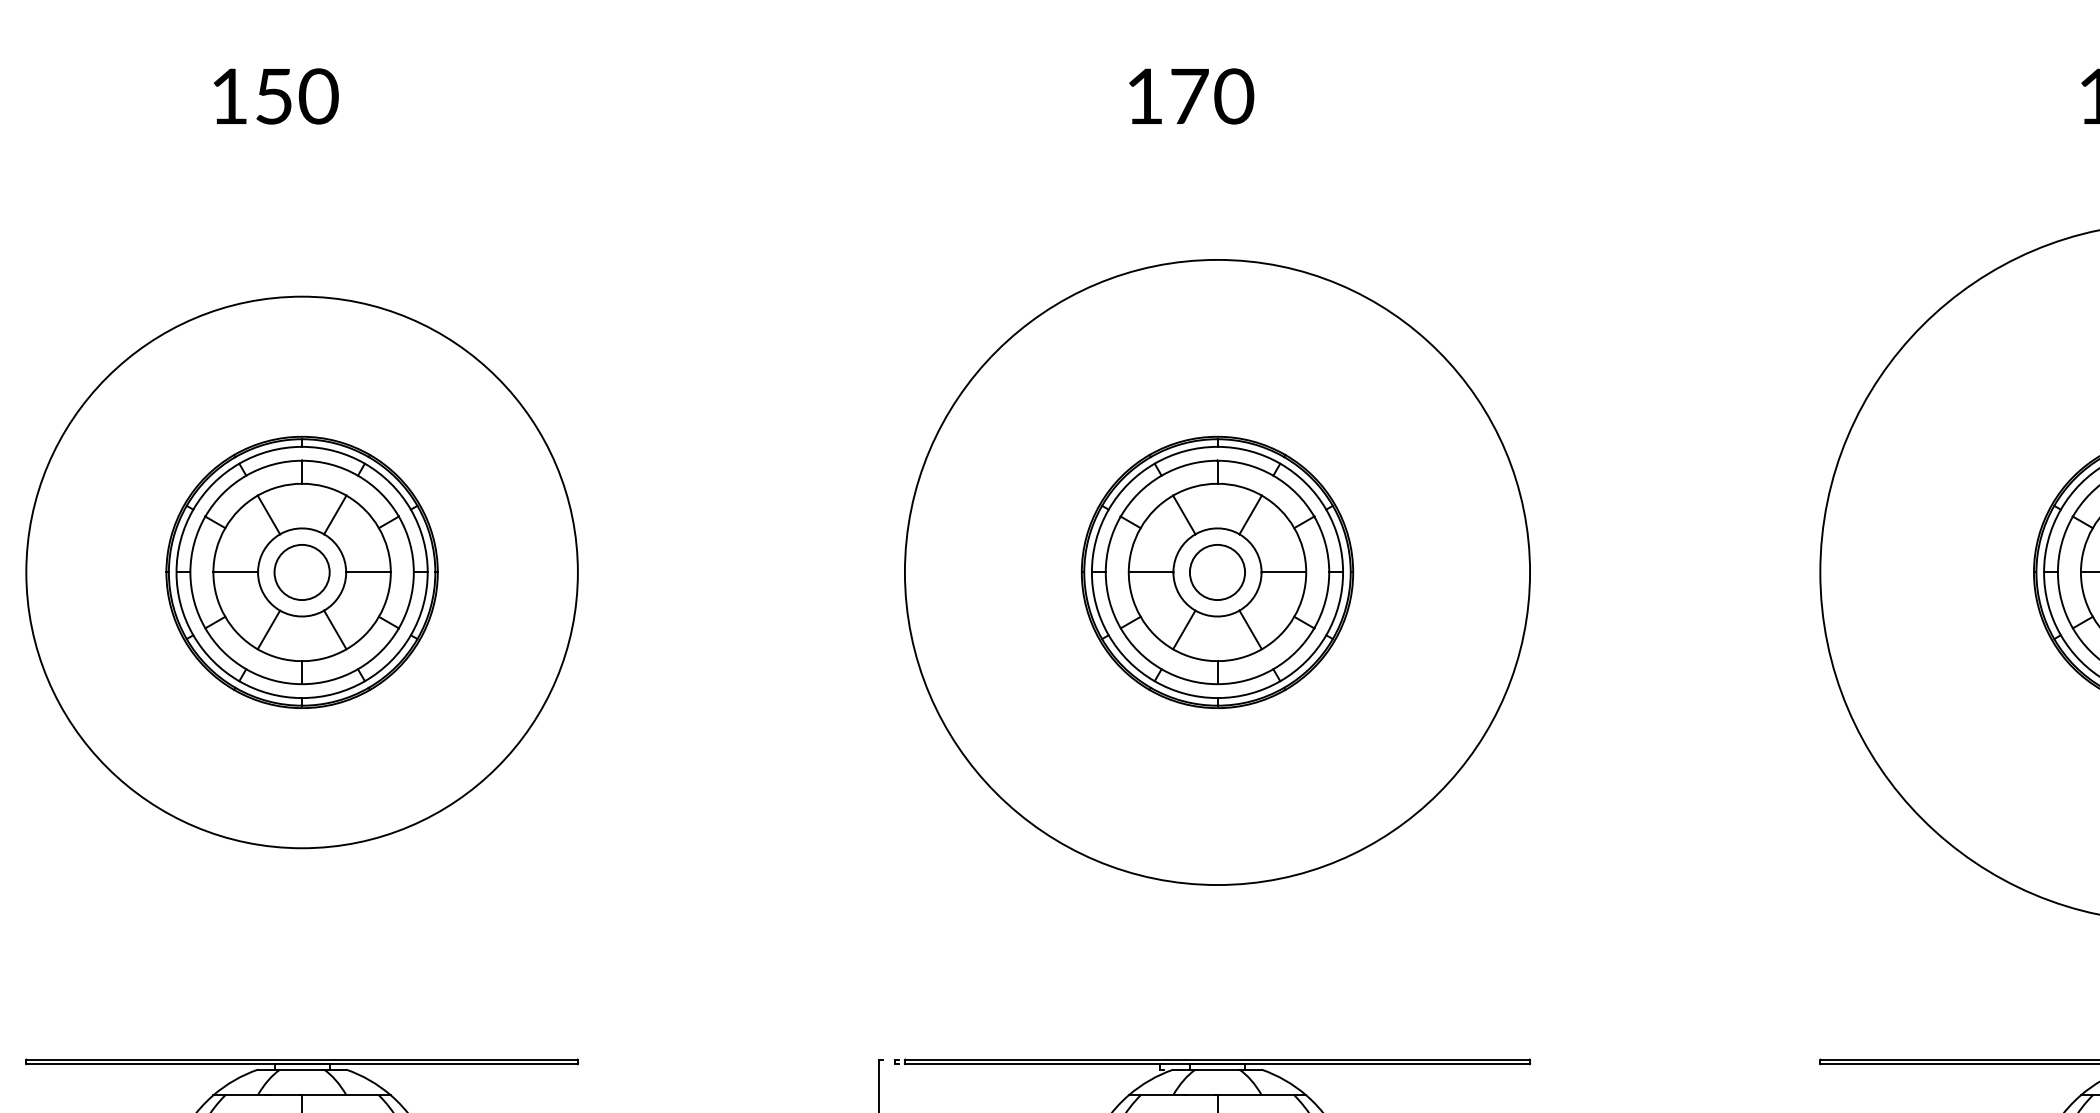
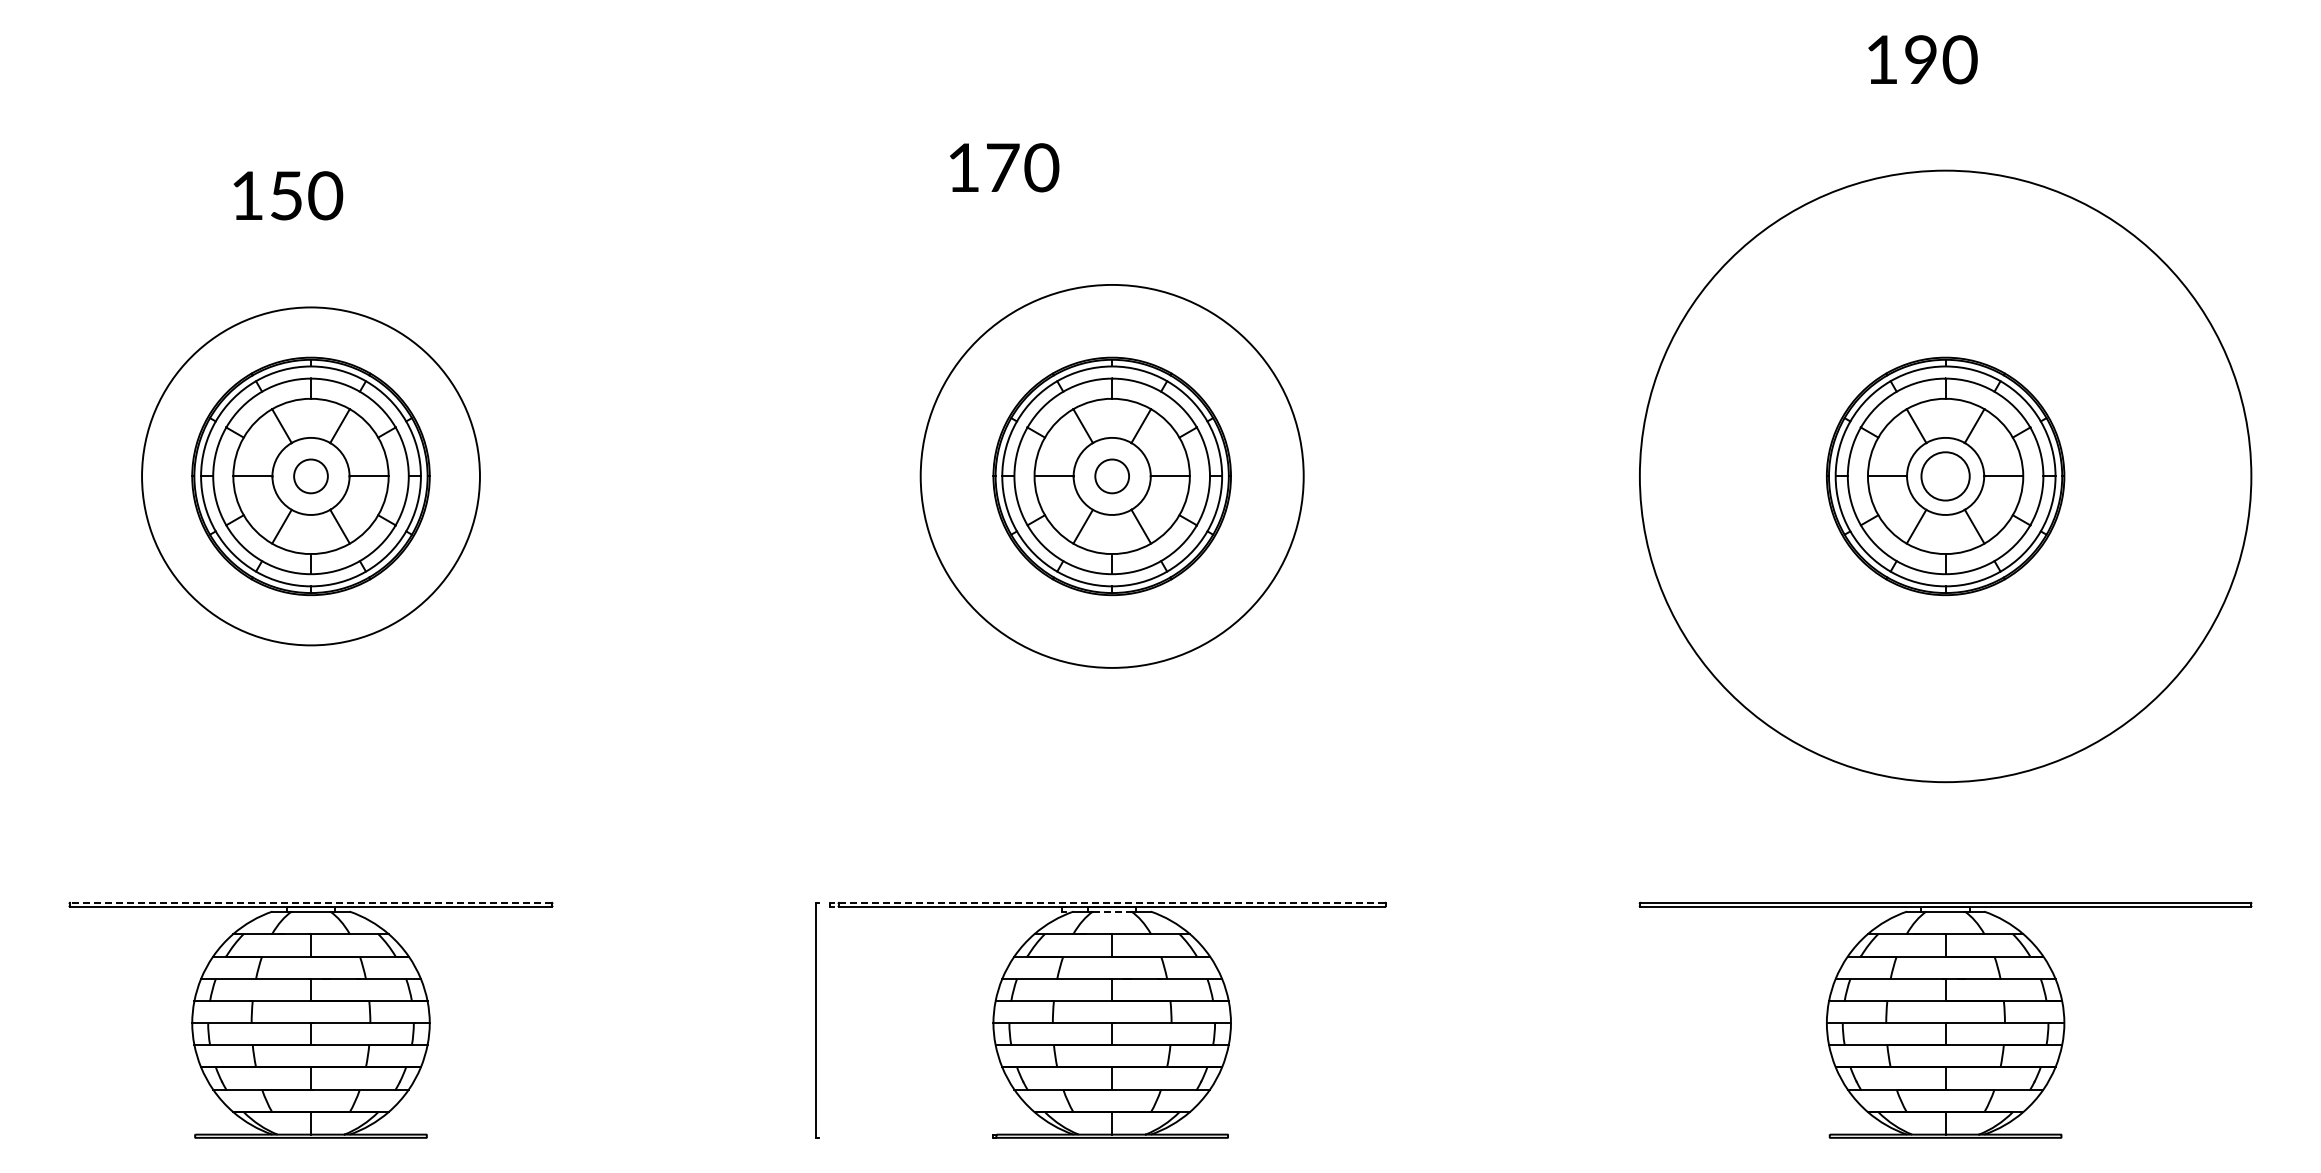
text: (276, 96) -> (288, 195), moved
text: (1191, 96) -> (1004, 167), moved
circle: (301, 572) -> (310, 476), size x0.7
circle: (301, 572) -> (310, 476), size x0.7
circle: (1216, 572) -> (1111, 476), size x0.7
circle: (1217, 572) -> (1112, 476), size x0.7
line: (301, 1059) -> (310, 902), solid -> dashed
line: (1216, 1059) -> (1111, 902), solid -> dashed
line: (1216, 1069) -> (1111, 911), solid -> dashed

